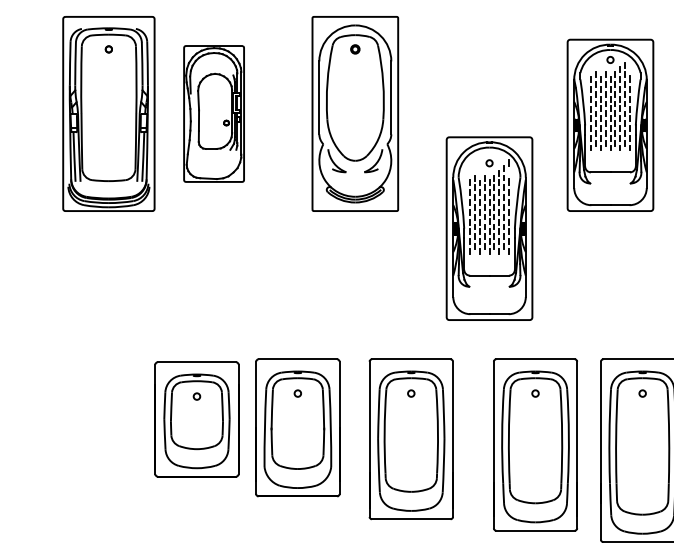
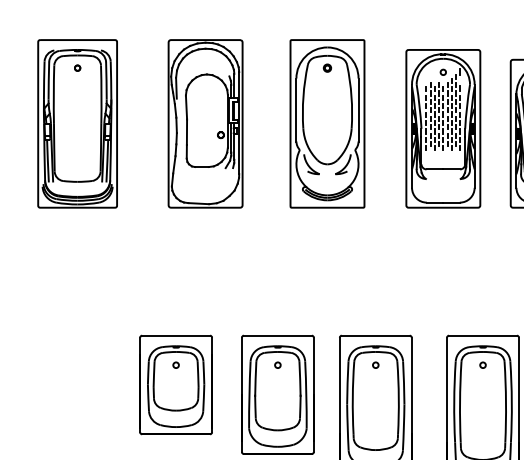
part: (108, 113) -> (77, 123), moved
part: (213, 113) -> (205, 123), size x1.43
part: (489, 228) -> (443, 128), moved
part: (196, 419) -> (175, 385), moved

